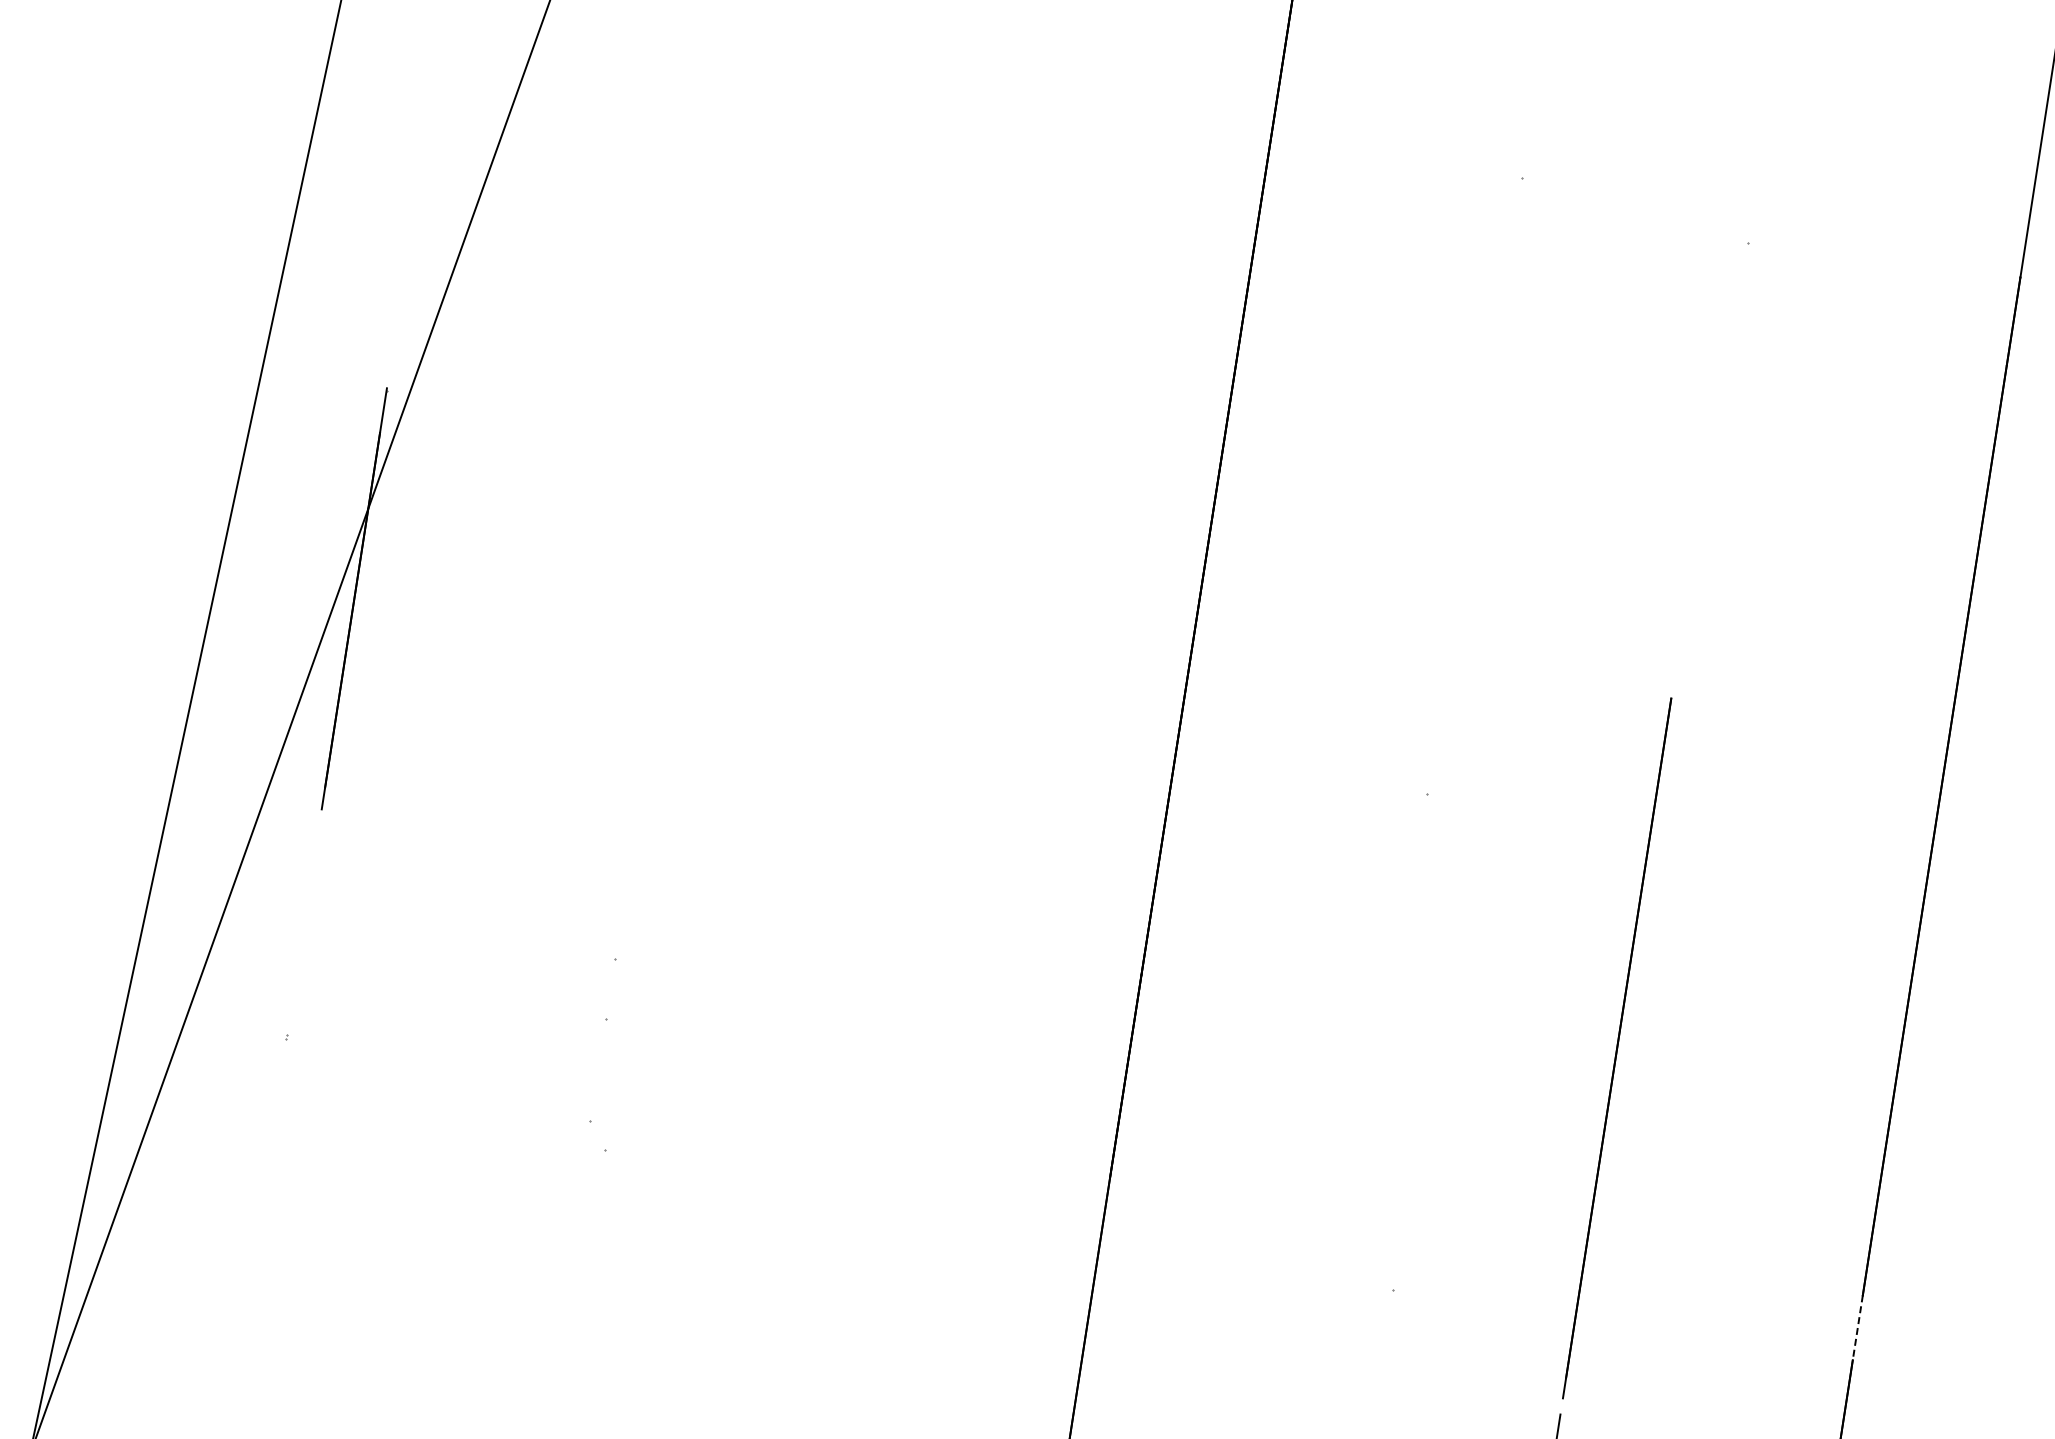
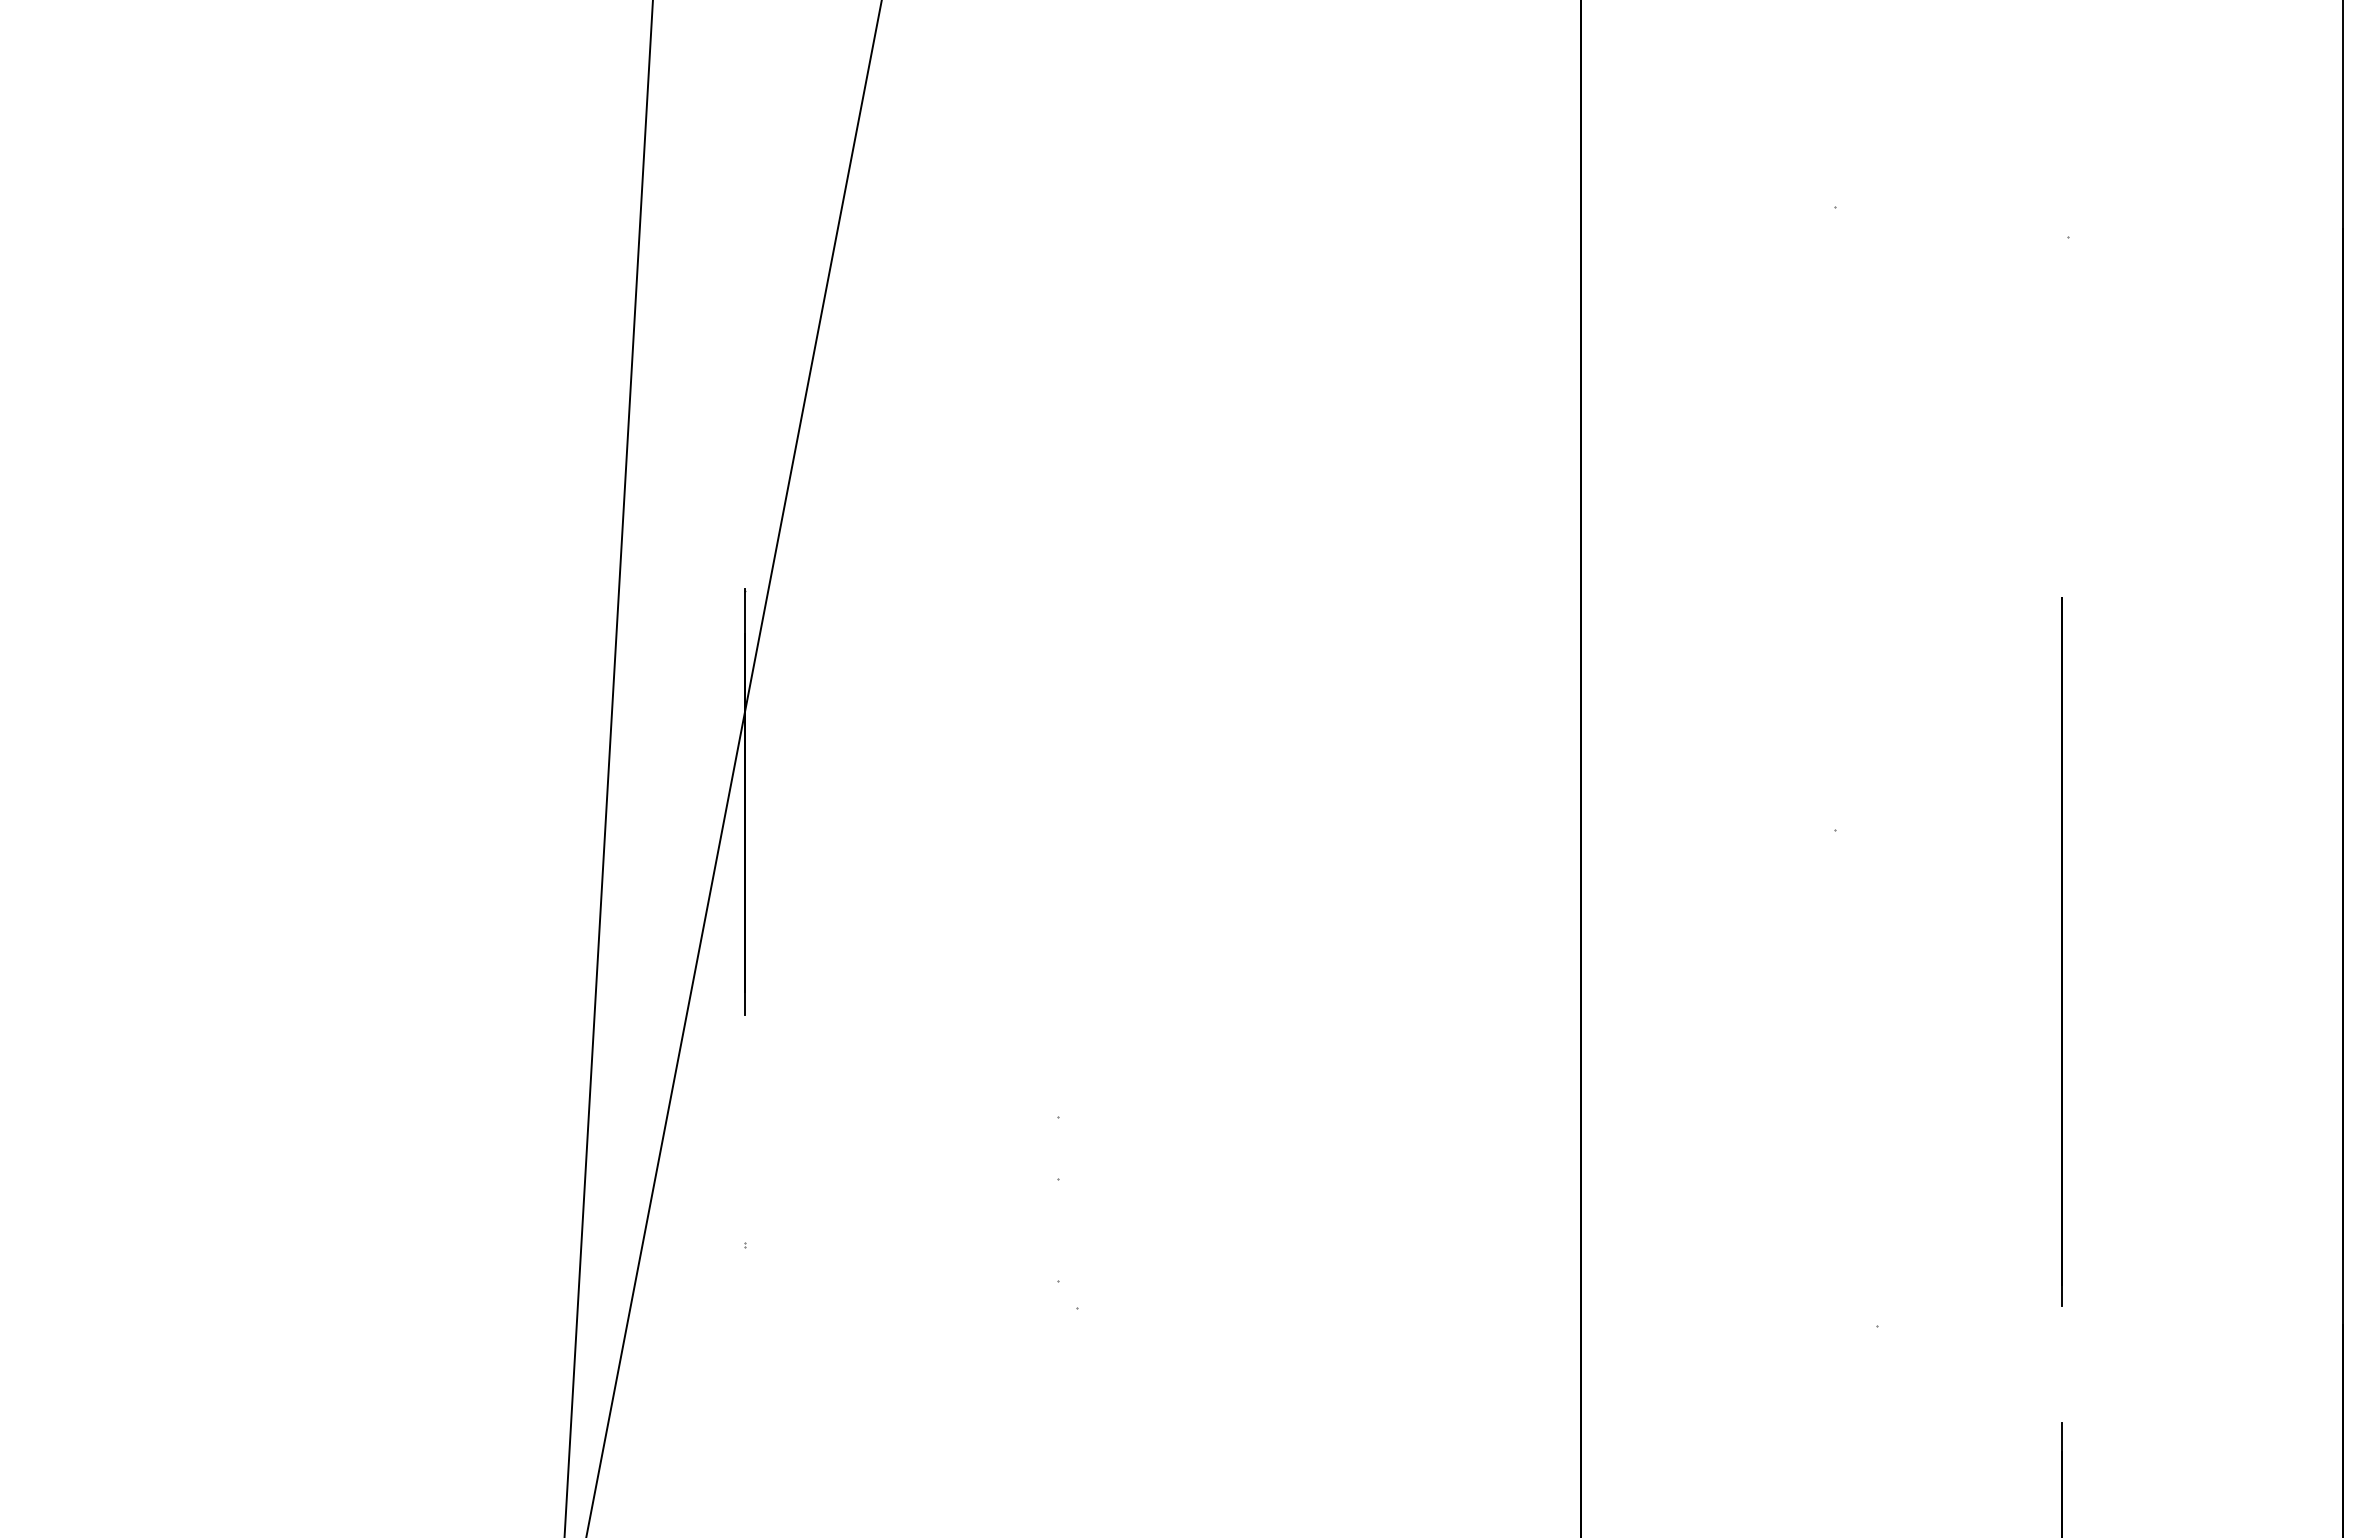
line: (1616, 1048) -> (2061, 951), moved
line: (1857, 1328) -> (2342, 1292), dashed -> solid

